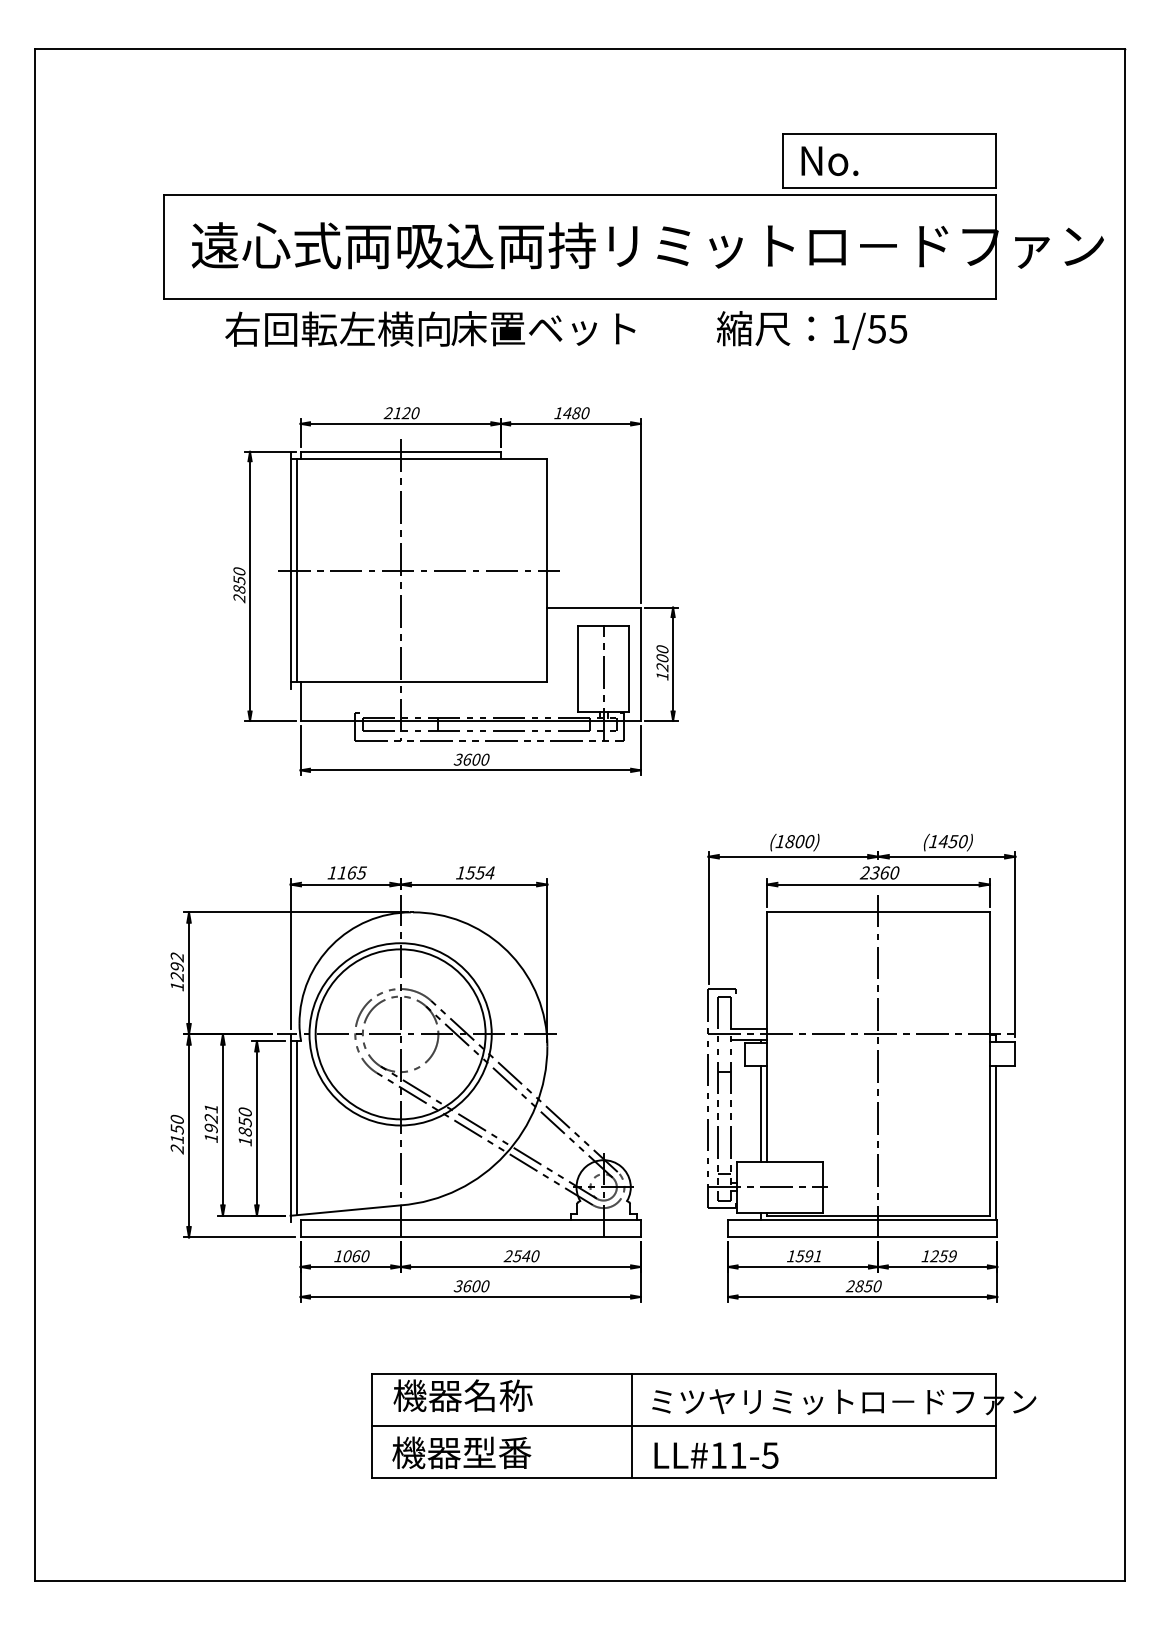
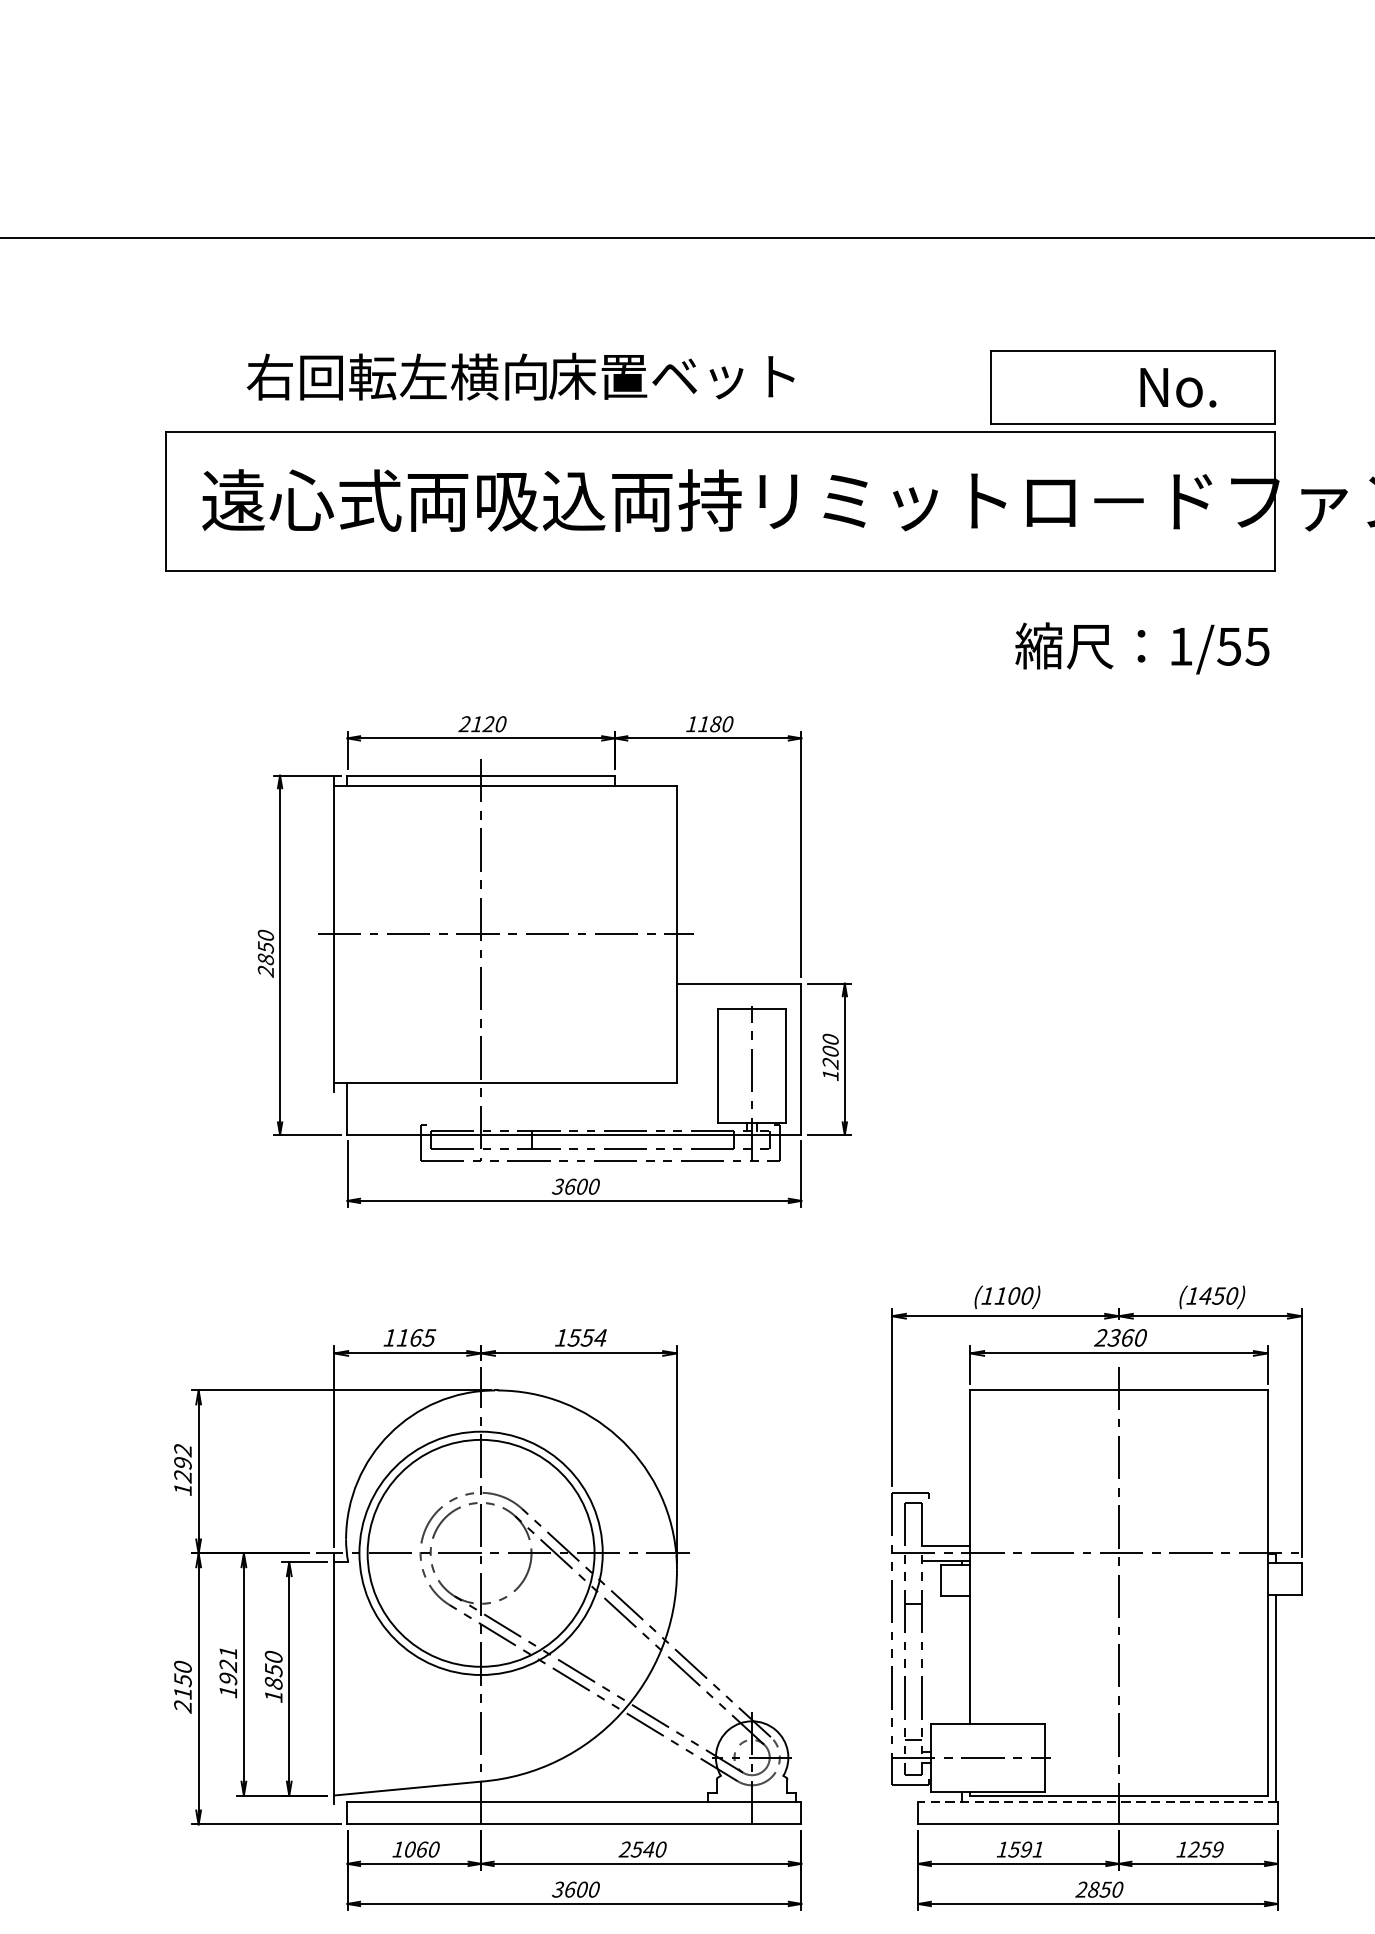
text: (829, 160) -> (1177, 386), moved
text: (430, 328) -> (520, 376), moved
text: (811, 330) -> (1141, 648), moved
text: (567, 413) -> (703, 724), 1480 -> 1180
line: (296, 570) -> (342, 934), removed
text: (789, 841) -> (1000, 1295), (1800) -> (1100)
line: (760, 1113) -> (961, 1658), removed
line: (296, 1128) -> (342, 1679), removed
line: (862, 1220) -> (1097, 1801), solid -> dashed

